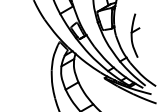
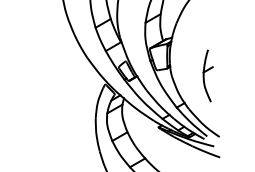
part: (134, 35) -> (207, 75), moved

